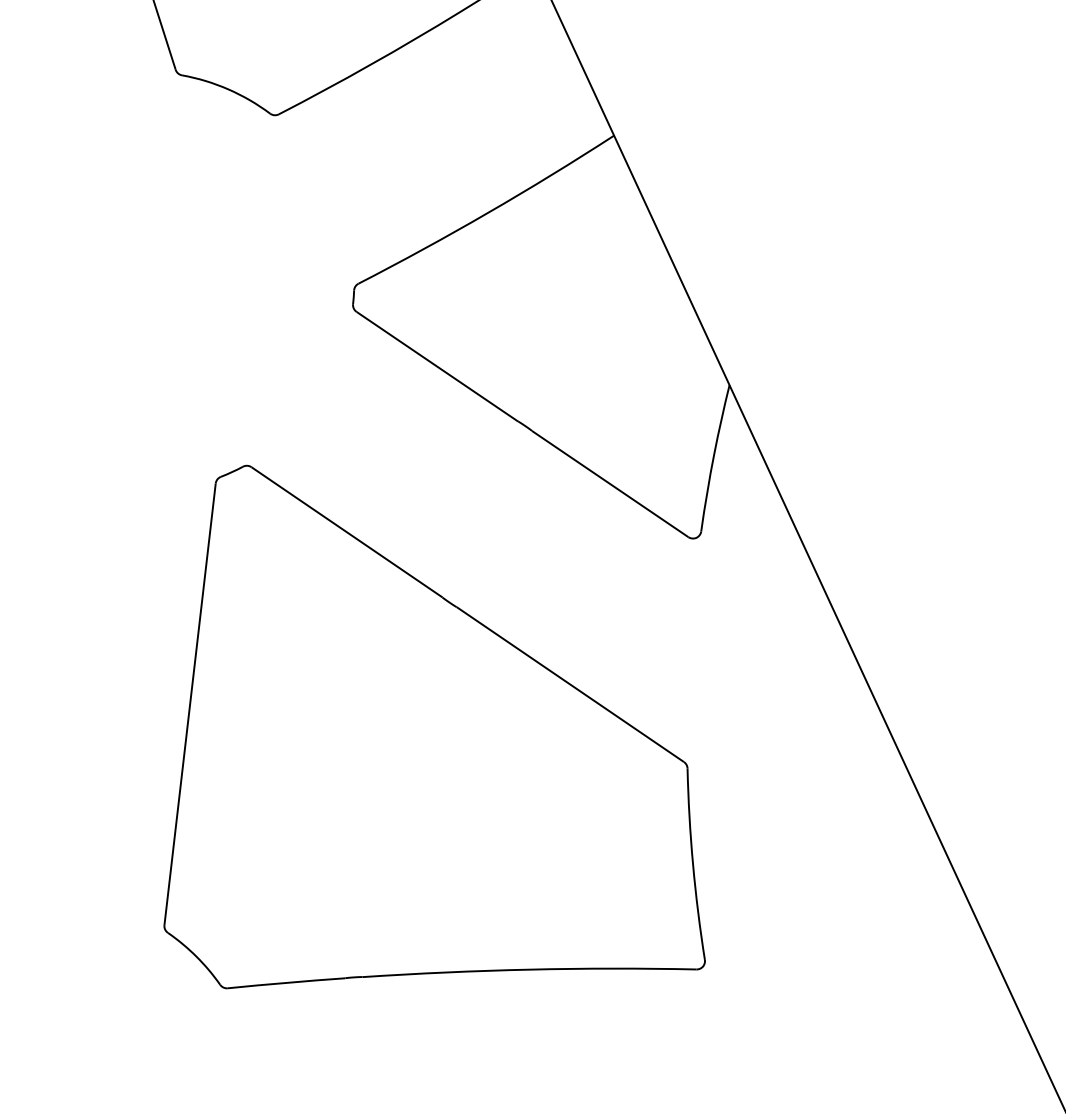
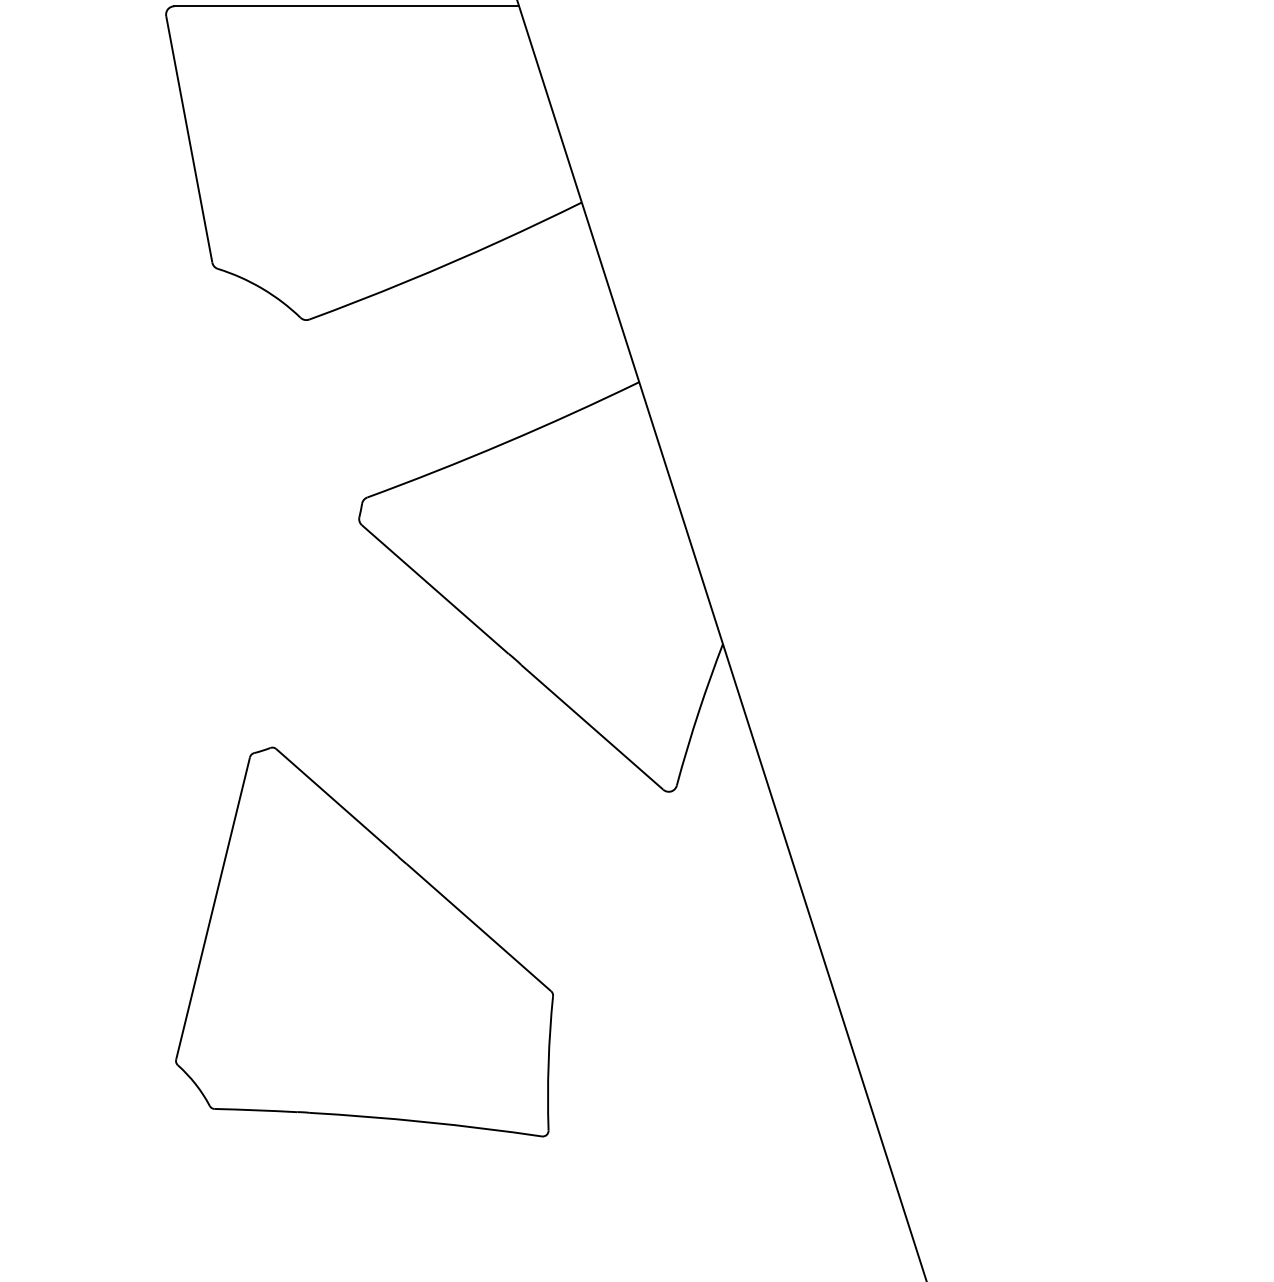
part: (410, 724) -> (364, 941), size x0.7

